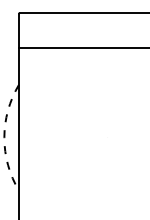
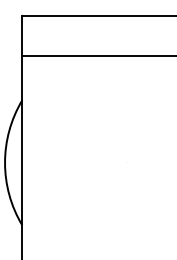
arc: (4, 137) -> (5, 162), dashed -> solid

